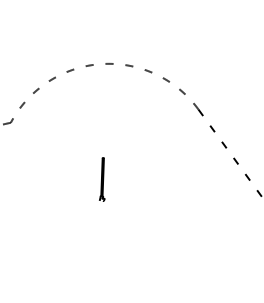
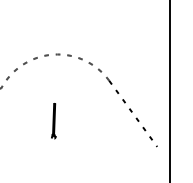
part: (101, 178) -> (53, 120), size x1.4

